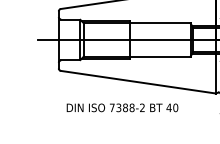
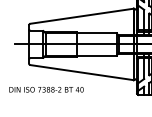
text: (122, 107) -> (46, 89), moved

